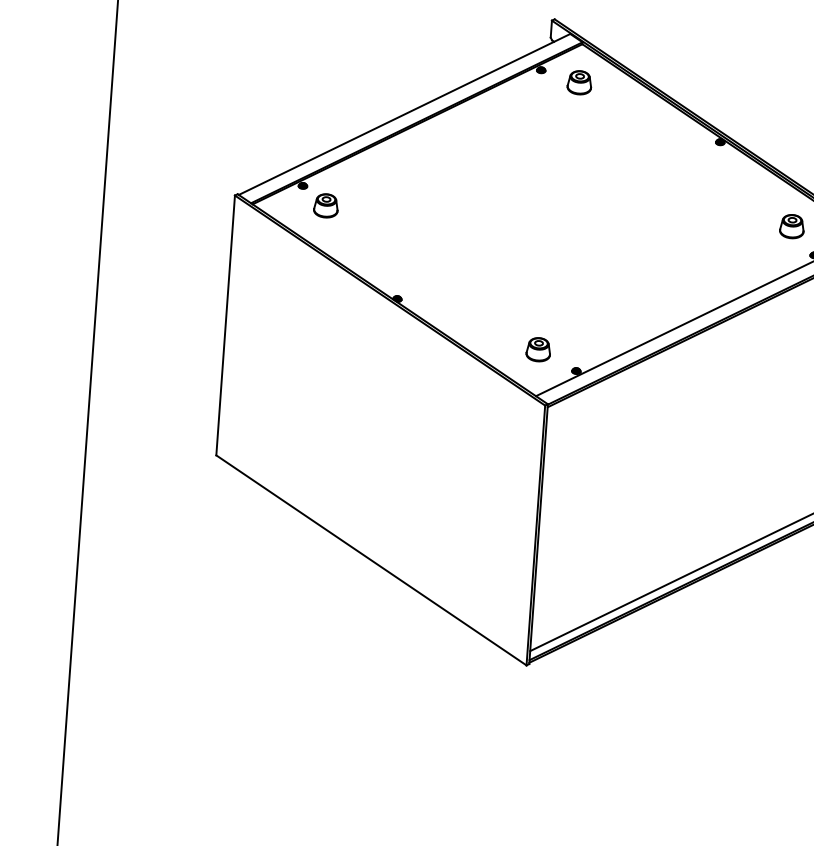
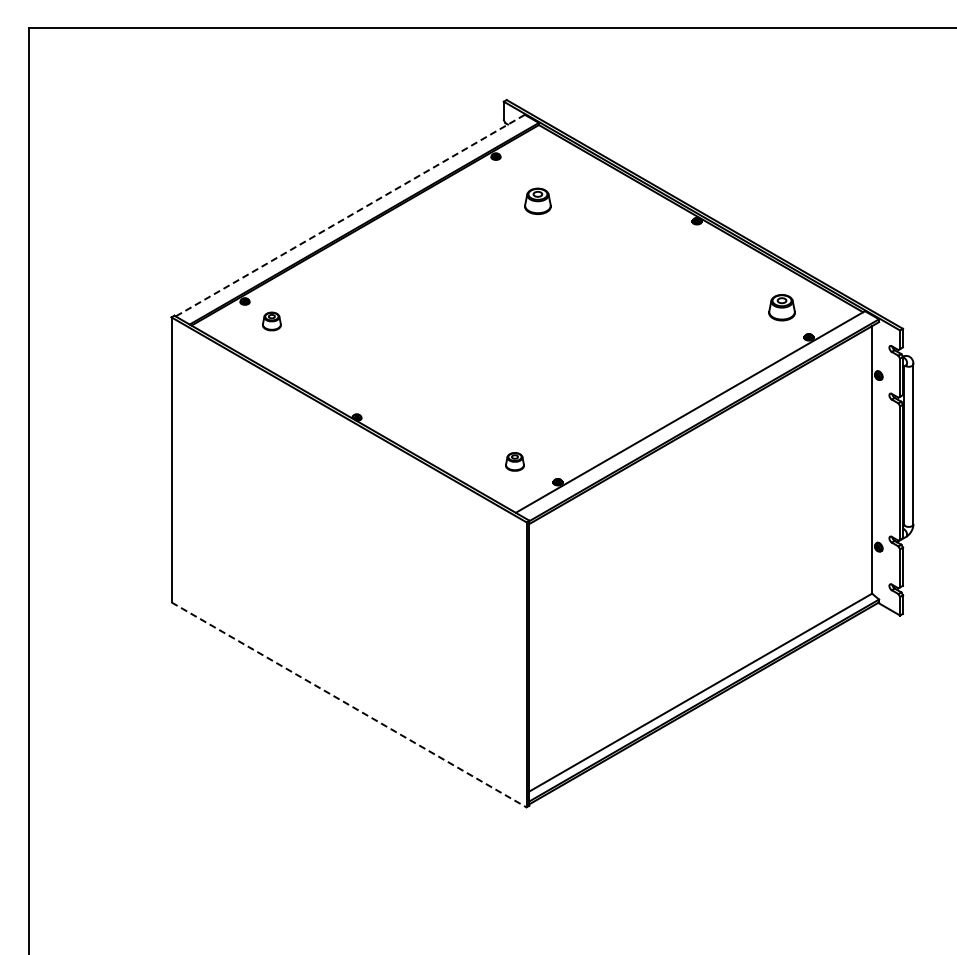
part: (579, 81) -> (537, 200), moved
line: (404, 114) -> (350, 215), solid -> dashed
part: (325, 205) -> (271, 321), size x0.7
part: (538, 349) -> (514, 461), size x0.7
line: (371, 560) -> (349, 704), solid -> dashed

